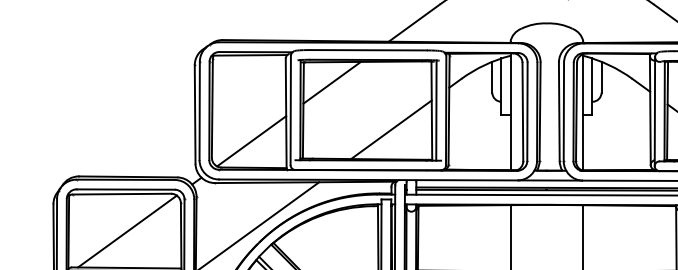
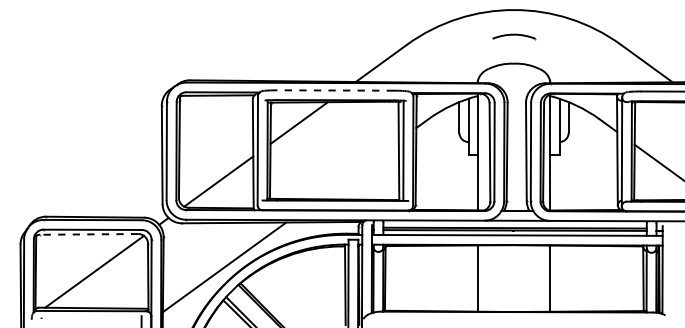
line: (368, 50) -> (335, 90), solid -> dashed
line: (391, 129) -> (358, 169), removed
line: (121, 194) -> (88, 234), solid -> dashed

